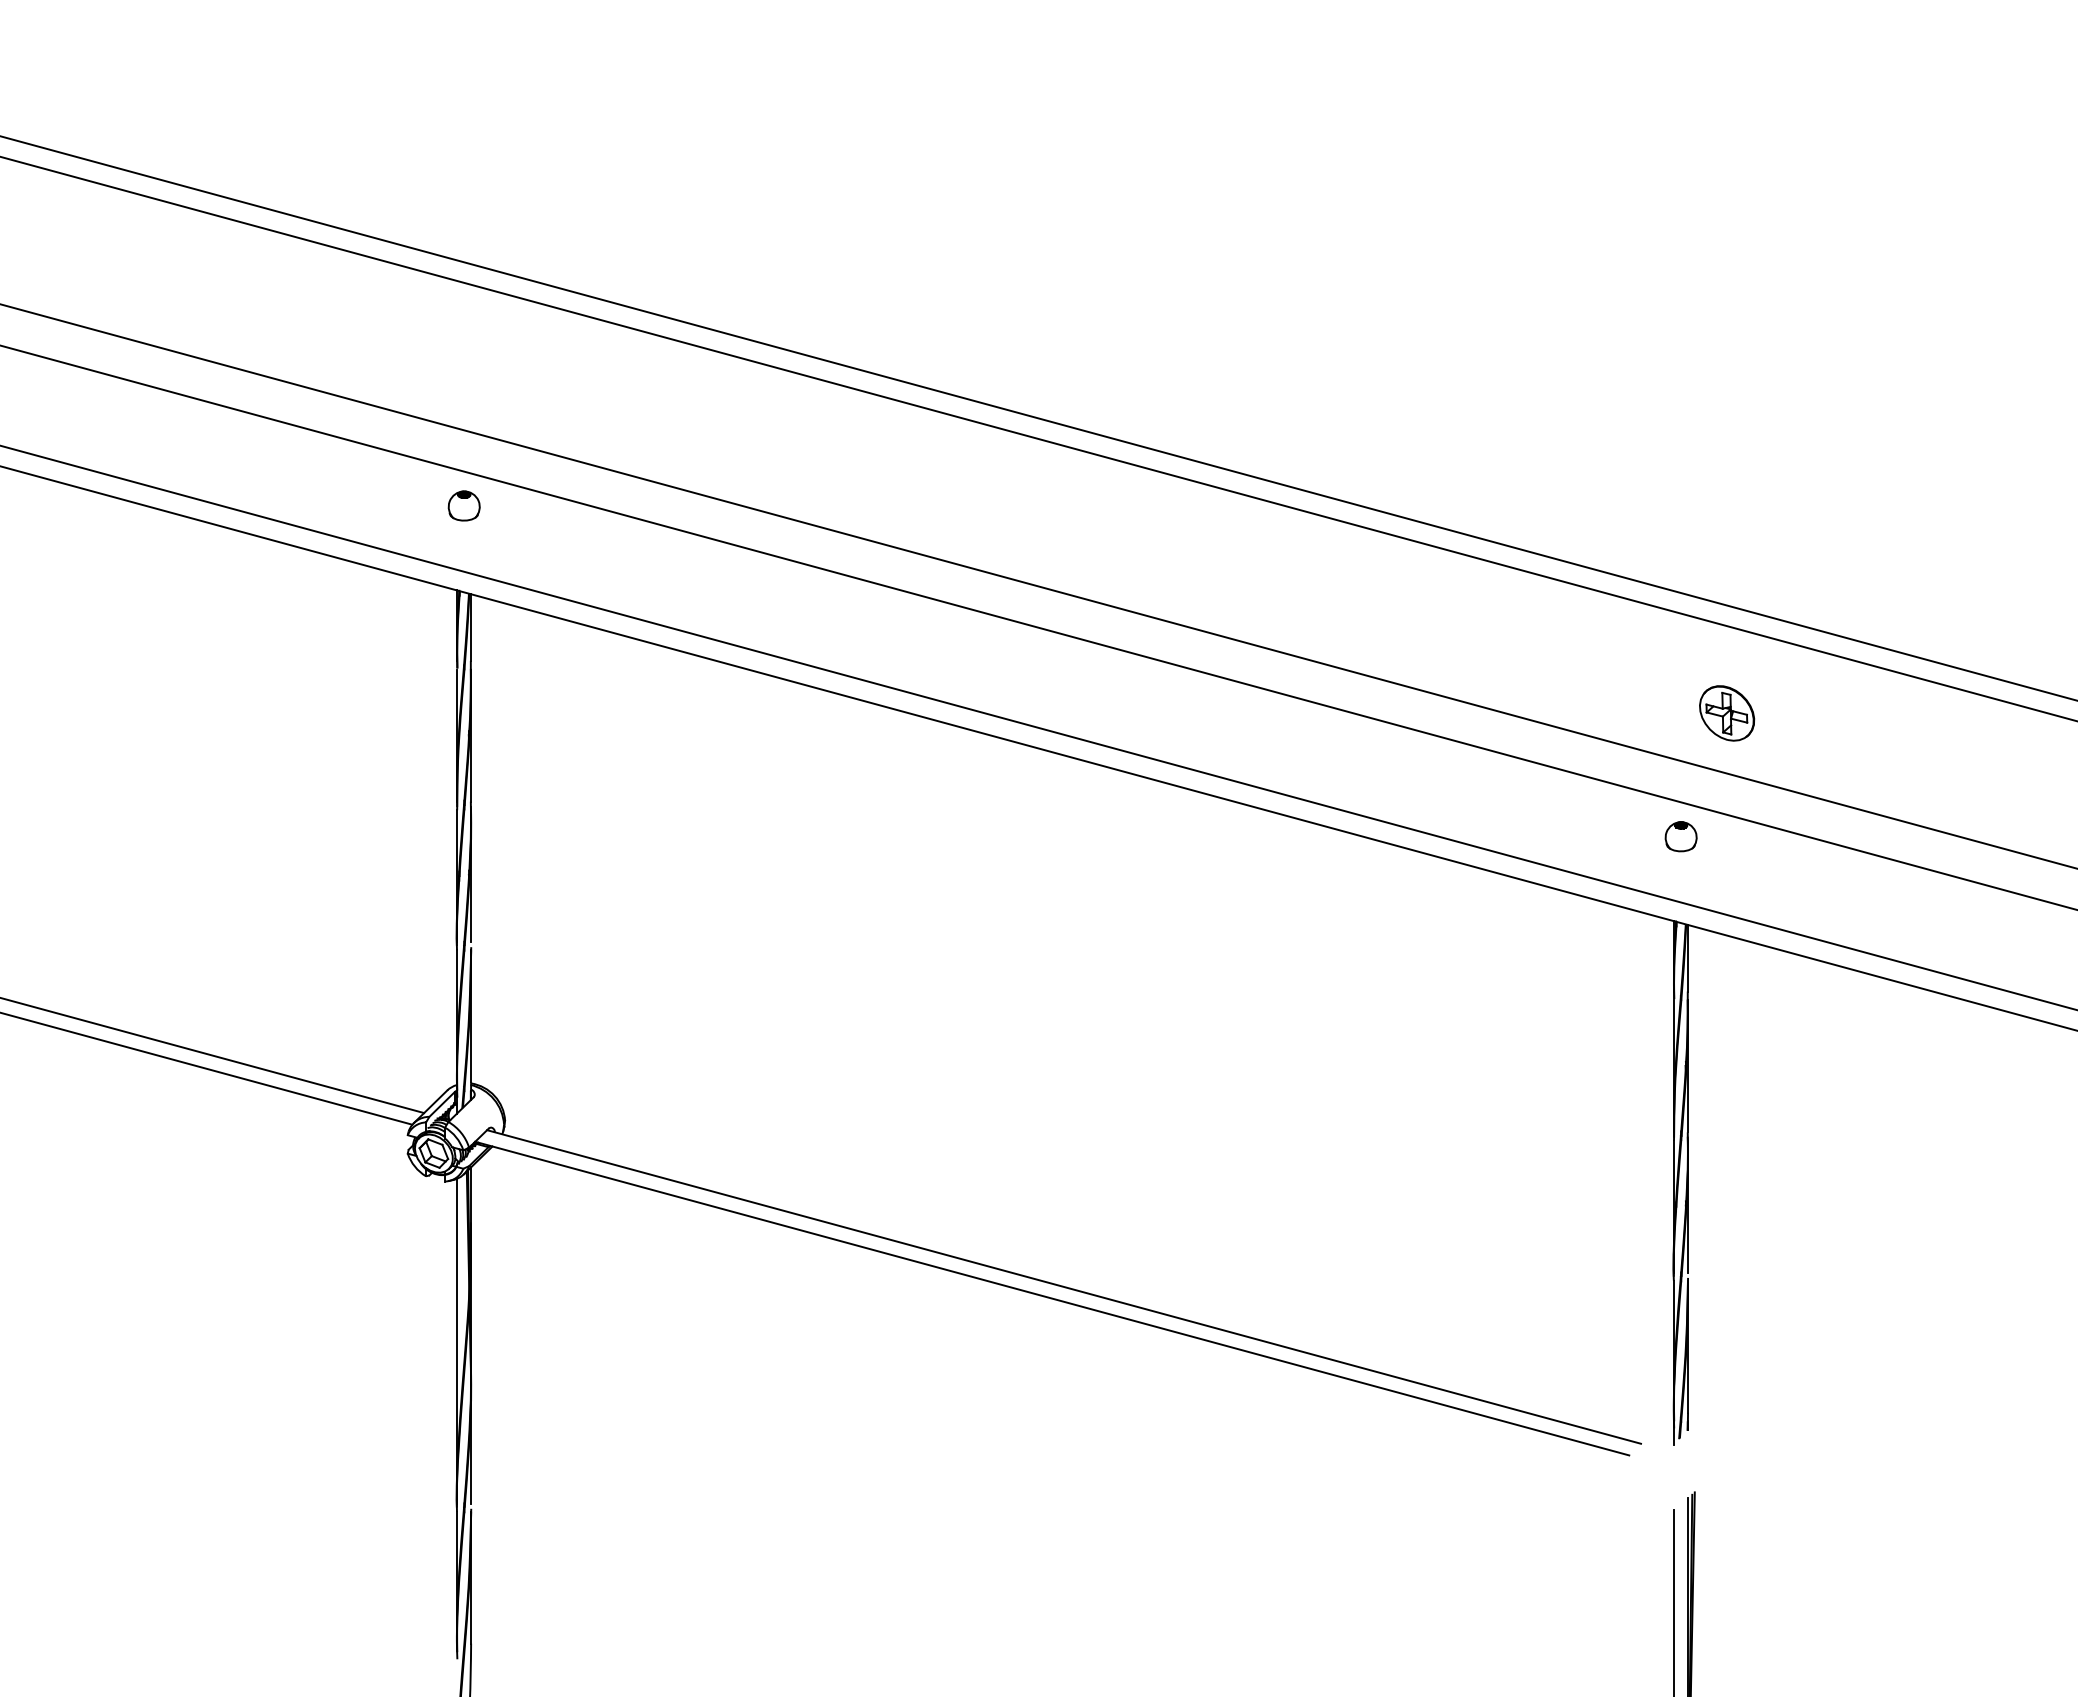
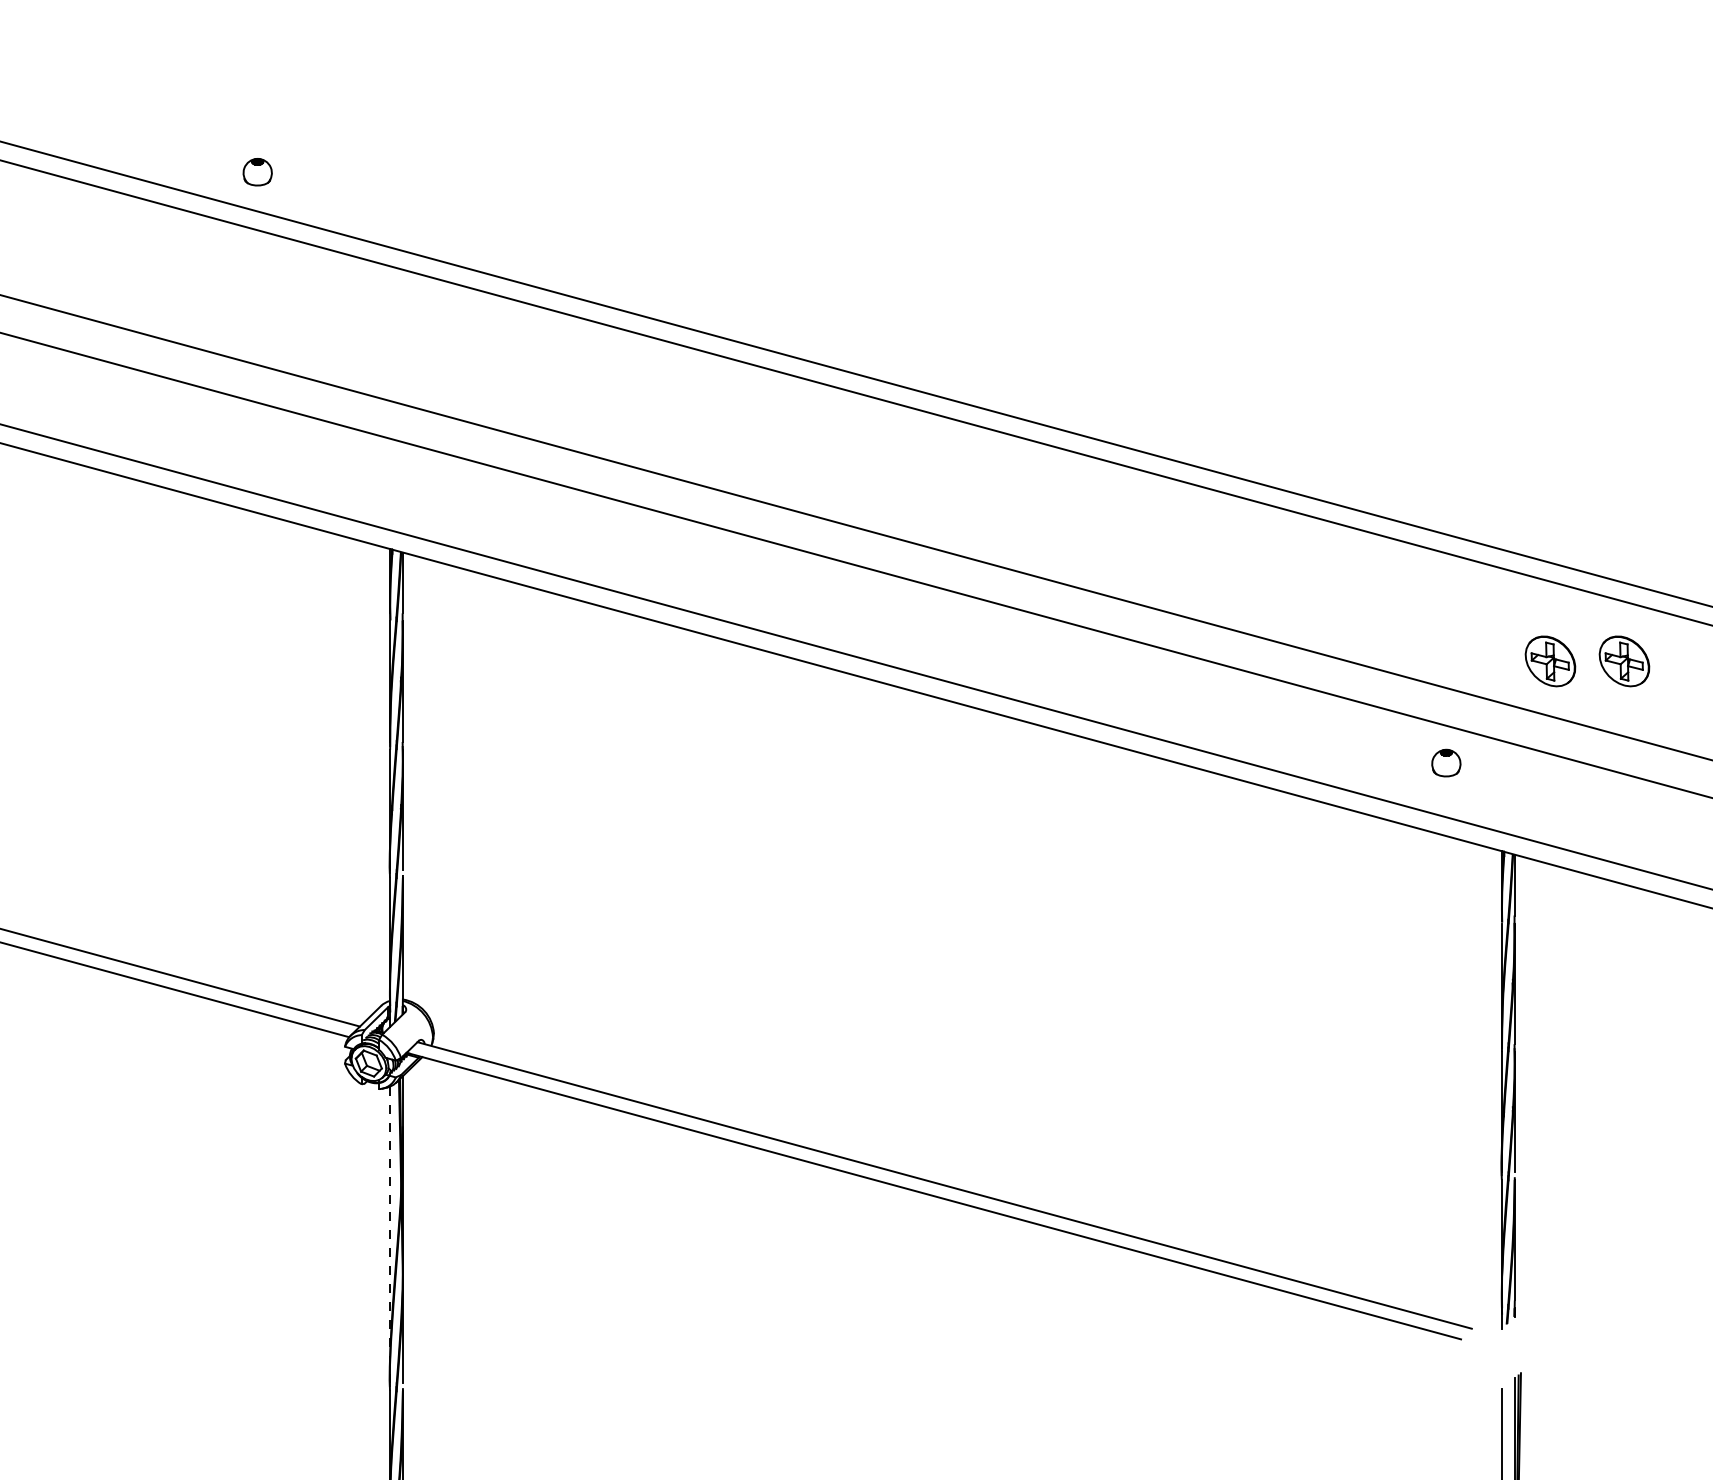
part: (463, 505) -> (257, 171), moved
part: (1808, 713) -> (1624, 661), added
part: (1680, 836) -> (1445, 762), moved
line: (456, 1341) -> (389, 1235), solid -> dashed

